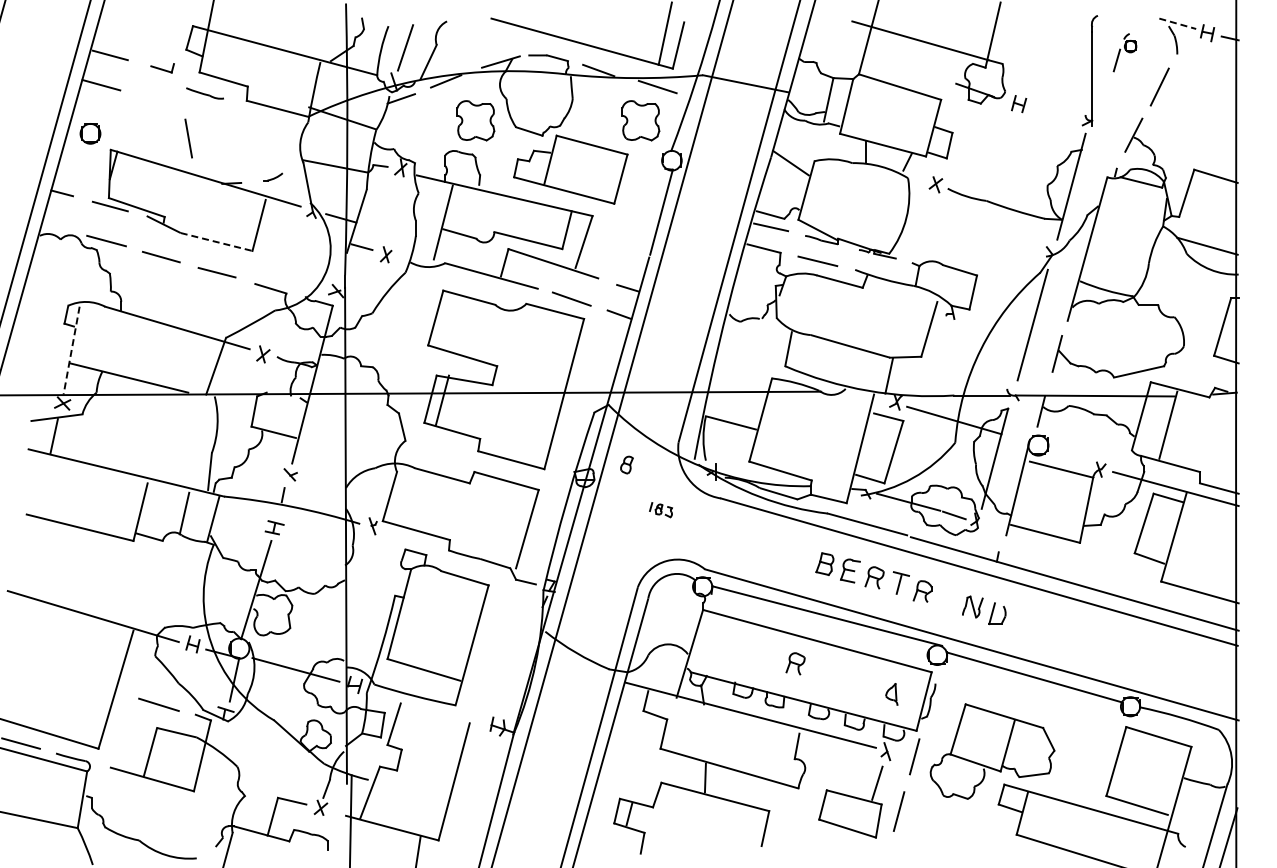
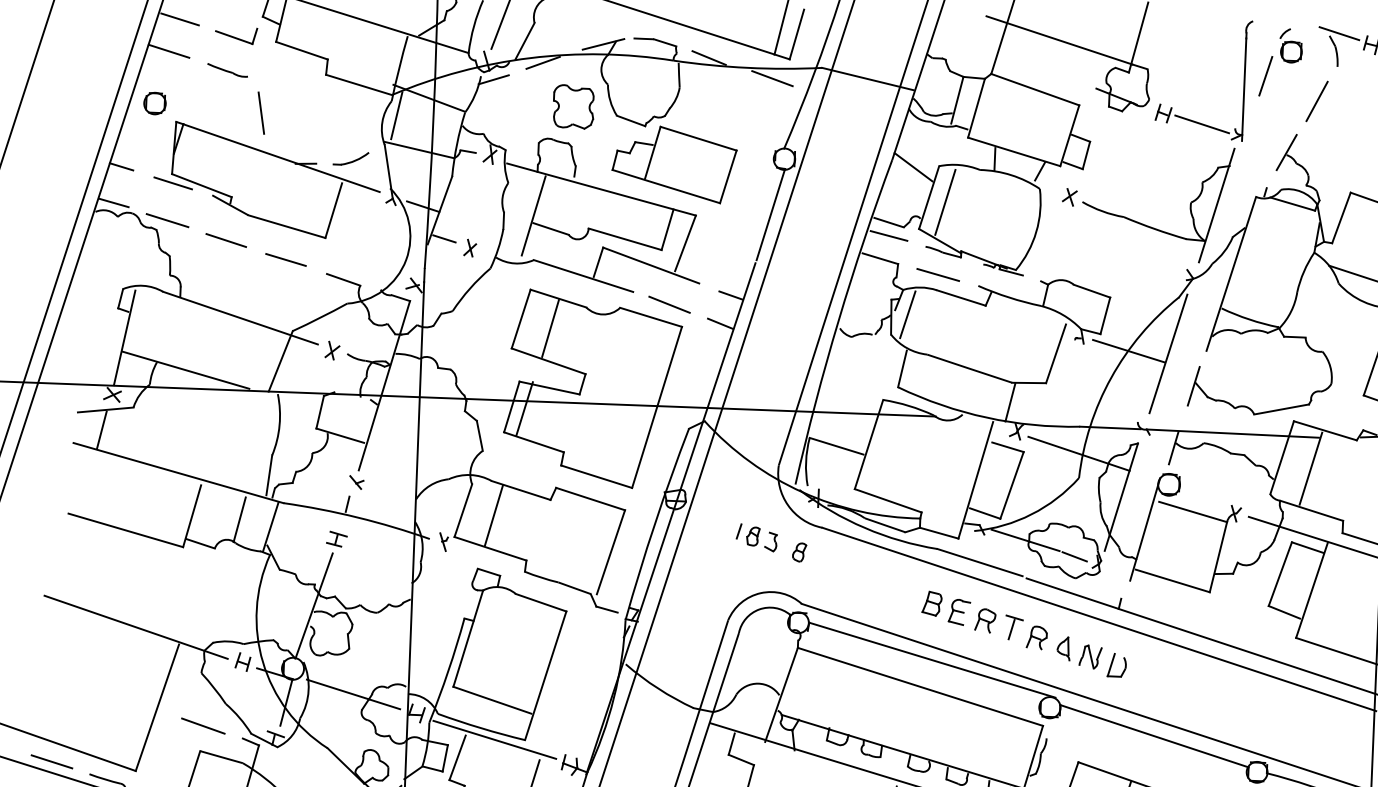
line: (1178, 23) -> (1340, 33), dashed -> solid
part: (1124, 52) -> (1280, 62), size x1.67
part: (162, 68) -> (236, 35), size x1.67
part: (204, 93) -> (227, 70), moved
line: (1054, 112) -> (1201, 124), added
part: (640, 120) -> (752, 114), removed
line: (313, 135) -> (396, 115), added
part: (272, 176) -> (350, 158), size x1.67
line: (821, 194) -> (945, 202), added
line: (56, 226) -> (113, 202), added
line: (217, 242) -> (287, 227), dashed -> solid
line: (791, 298) -> (907, 314), added
line: (995, 324) -> (1128, 351), added
line: (462, 325) -> (549, 328), added
line: (71, 350) -> (124, 337), dashed -> solid
part: (626, 464) -> (799, 551), moved
line: (418, 499) -> (494, 515), added
part: (660, 509) -> (756, 536), size x1.67
part: (795, 663) -> (895, 710), removed
part: (891, 694) -> (1063, 648), moved
line: (427, 706) -> (494, 740), added

